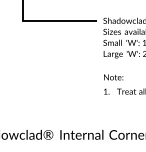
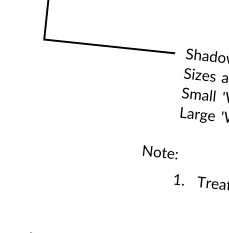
text: (113, 77) -> (160, 152), moved

